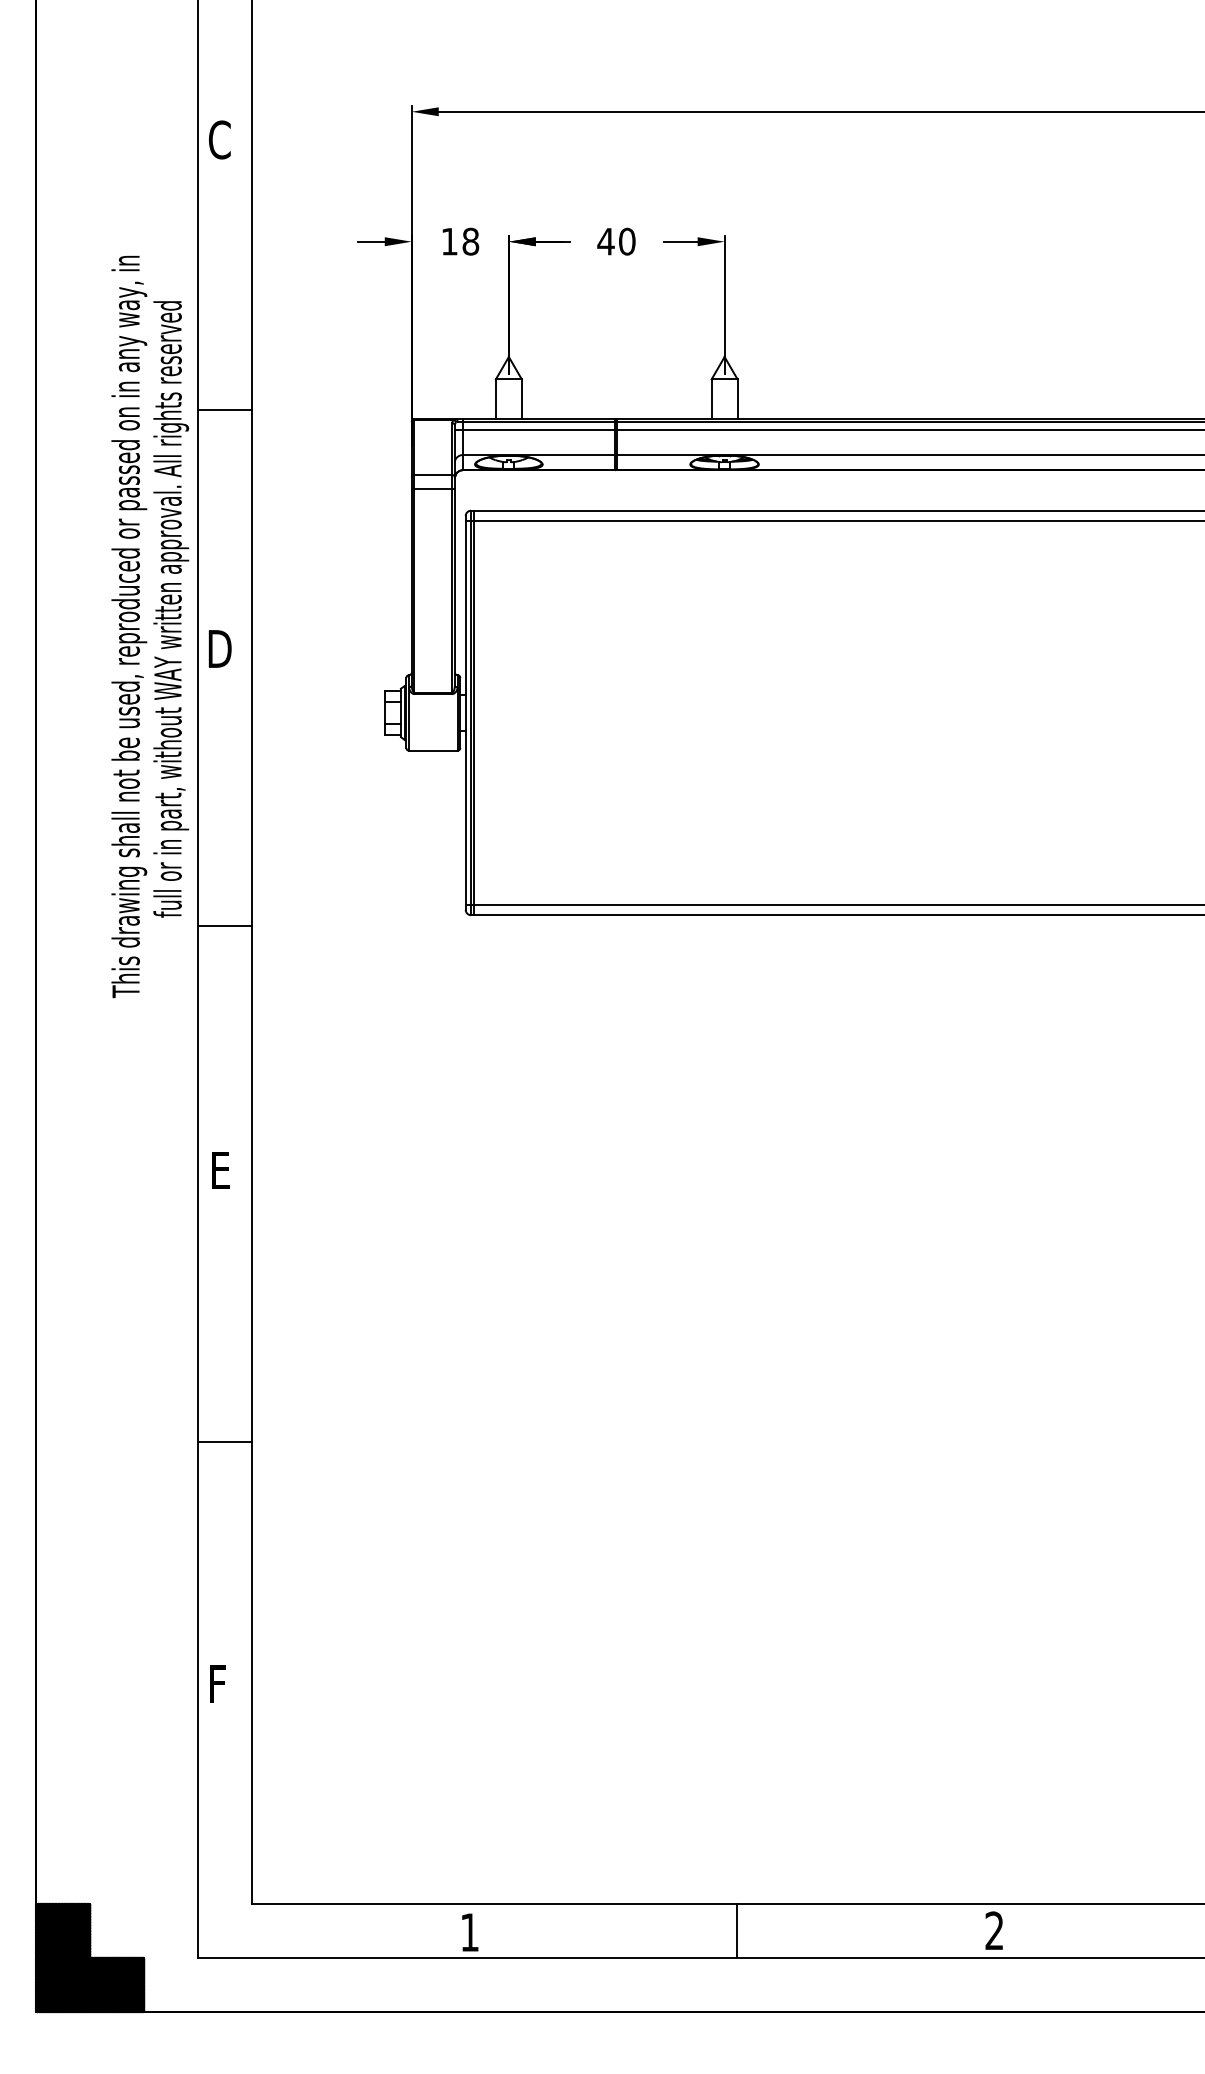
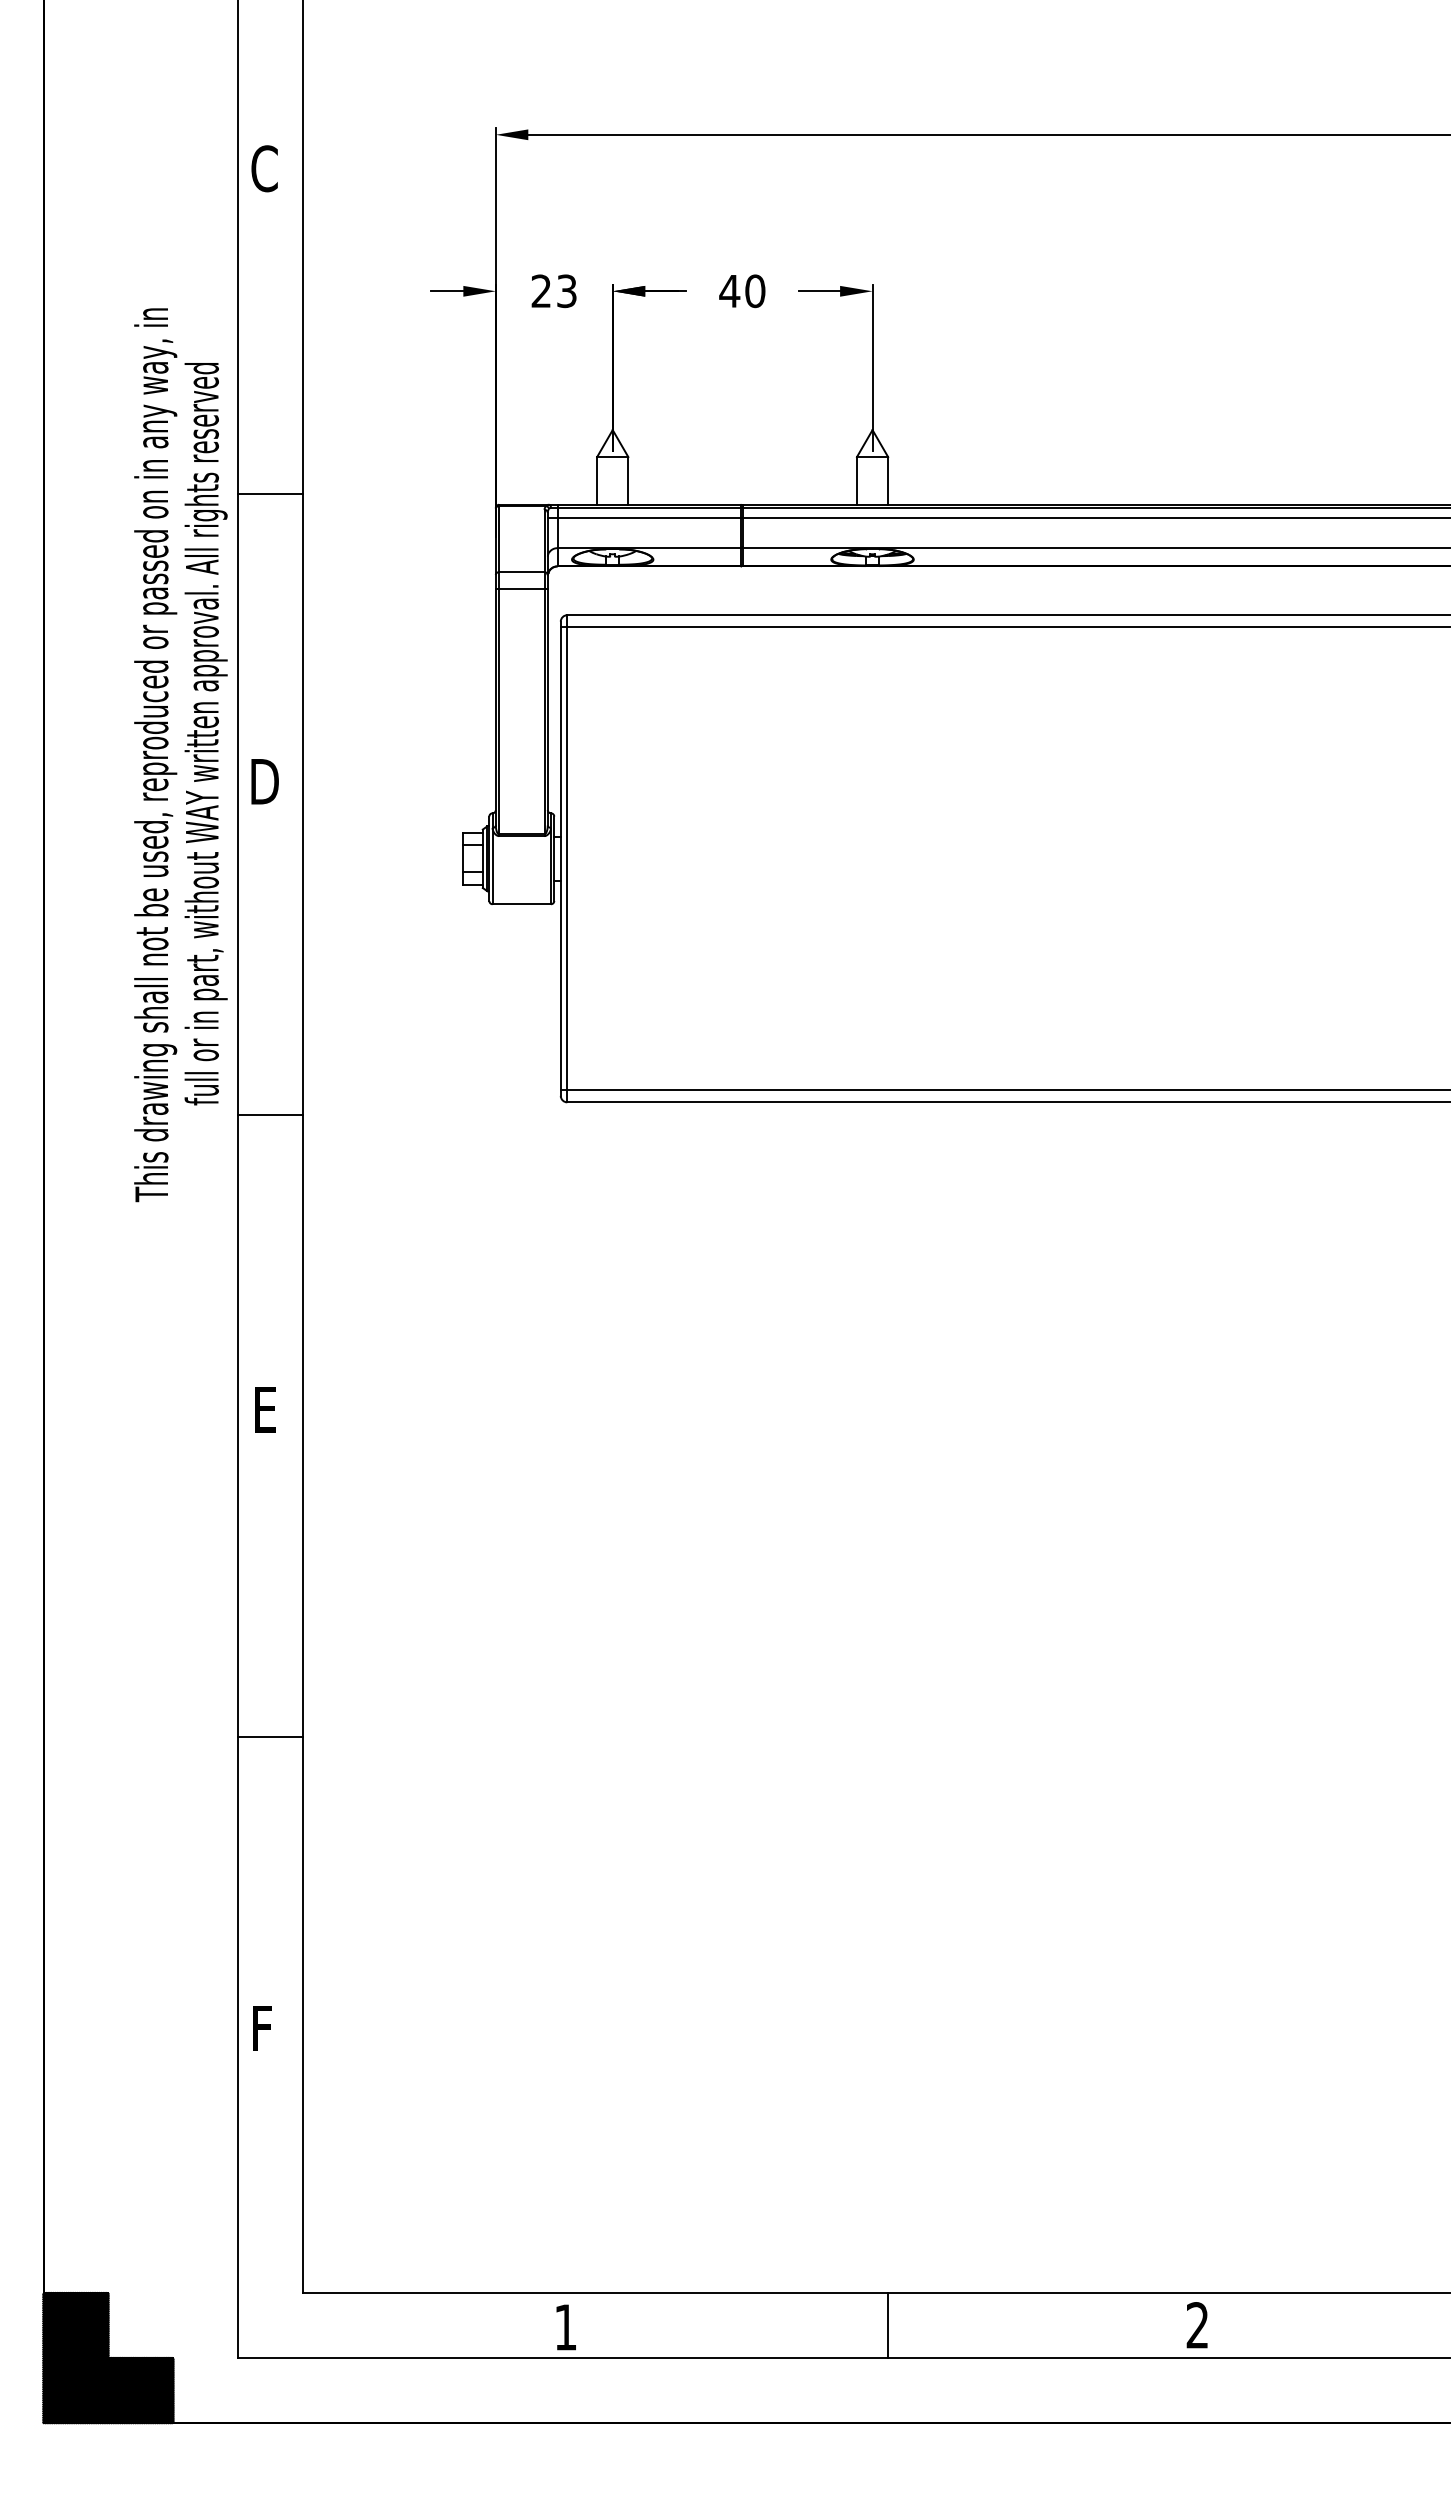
text: (459, 241) -> (553, 291), 18 -> 23
line: (473, 712) -> (570, 858), removed

